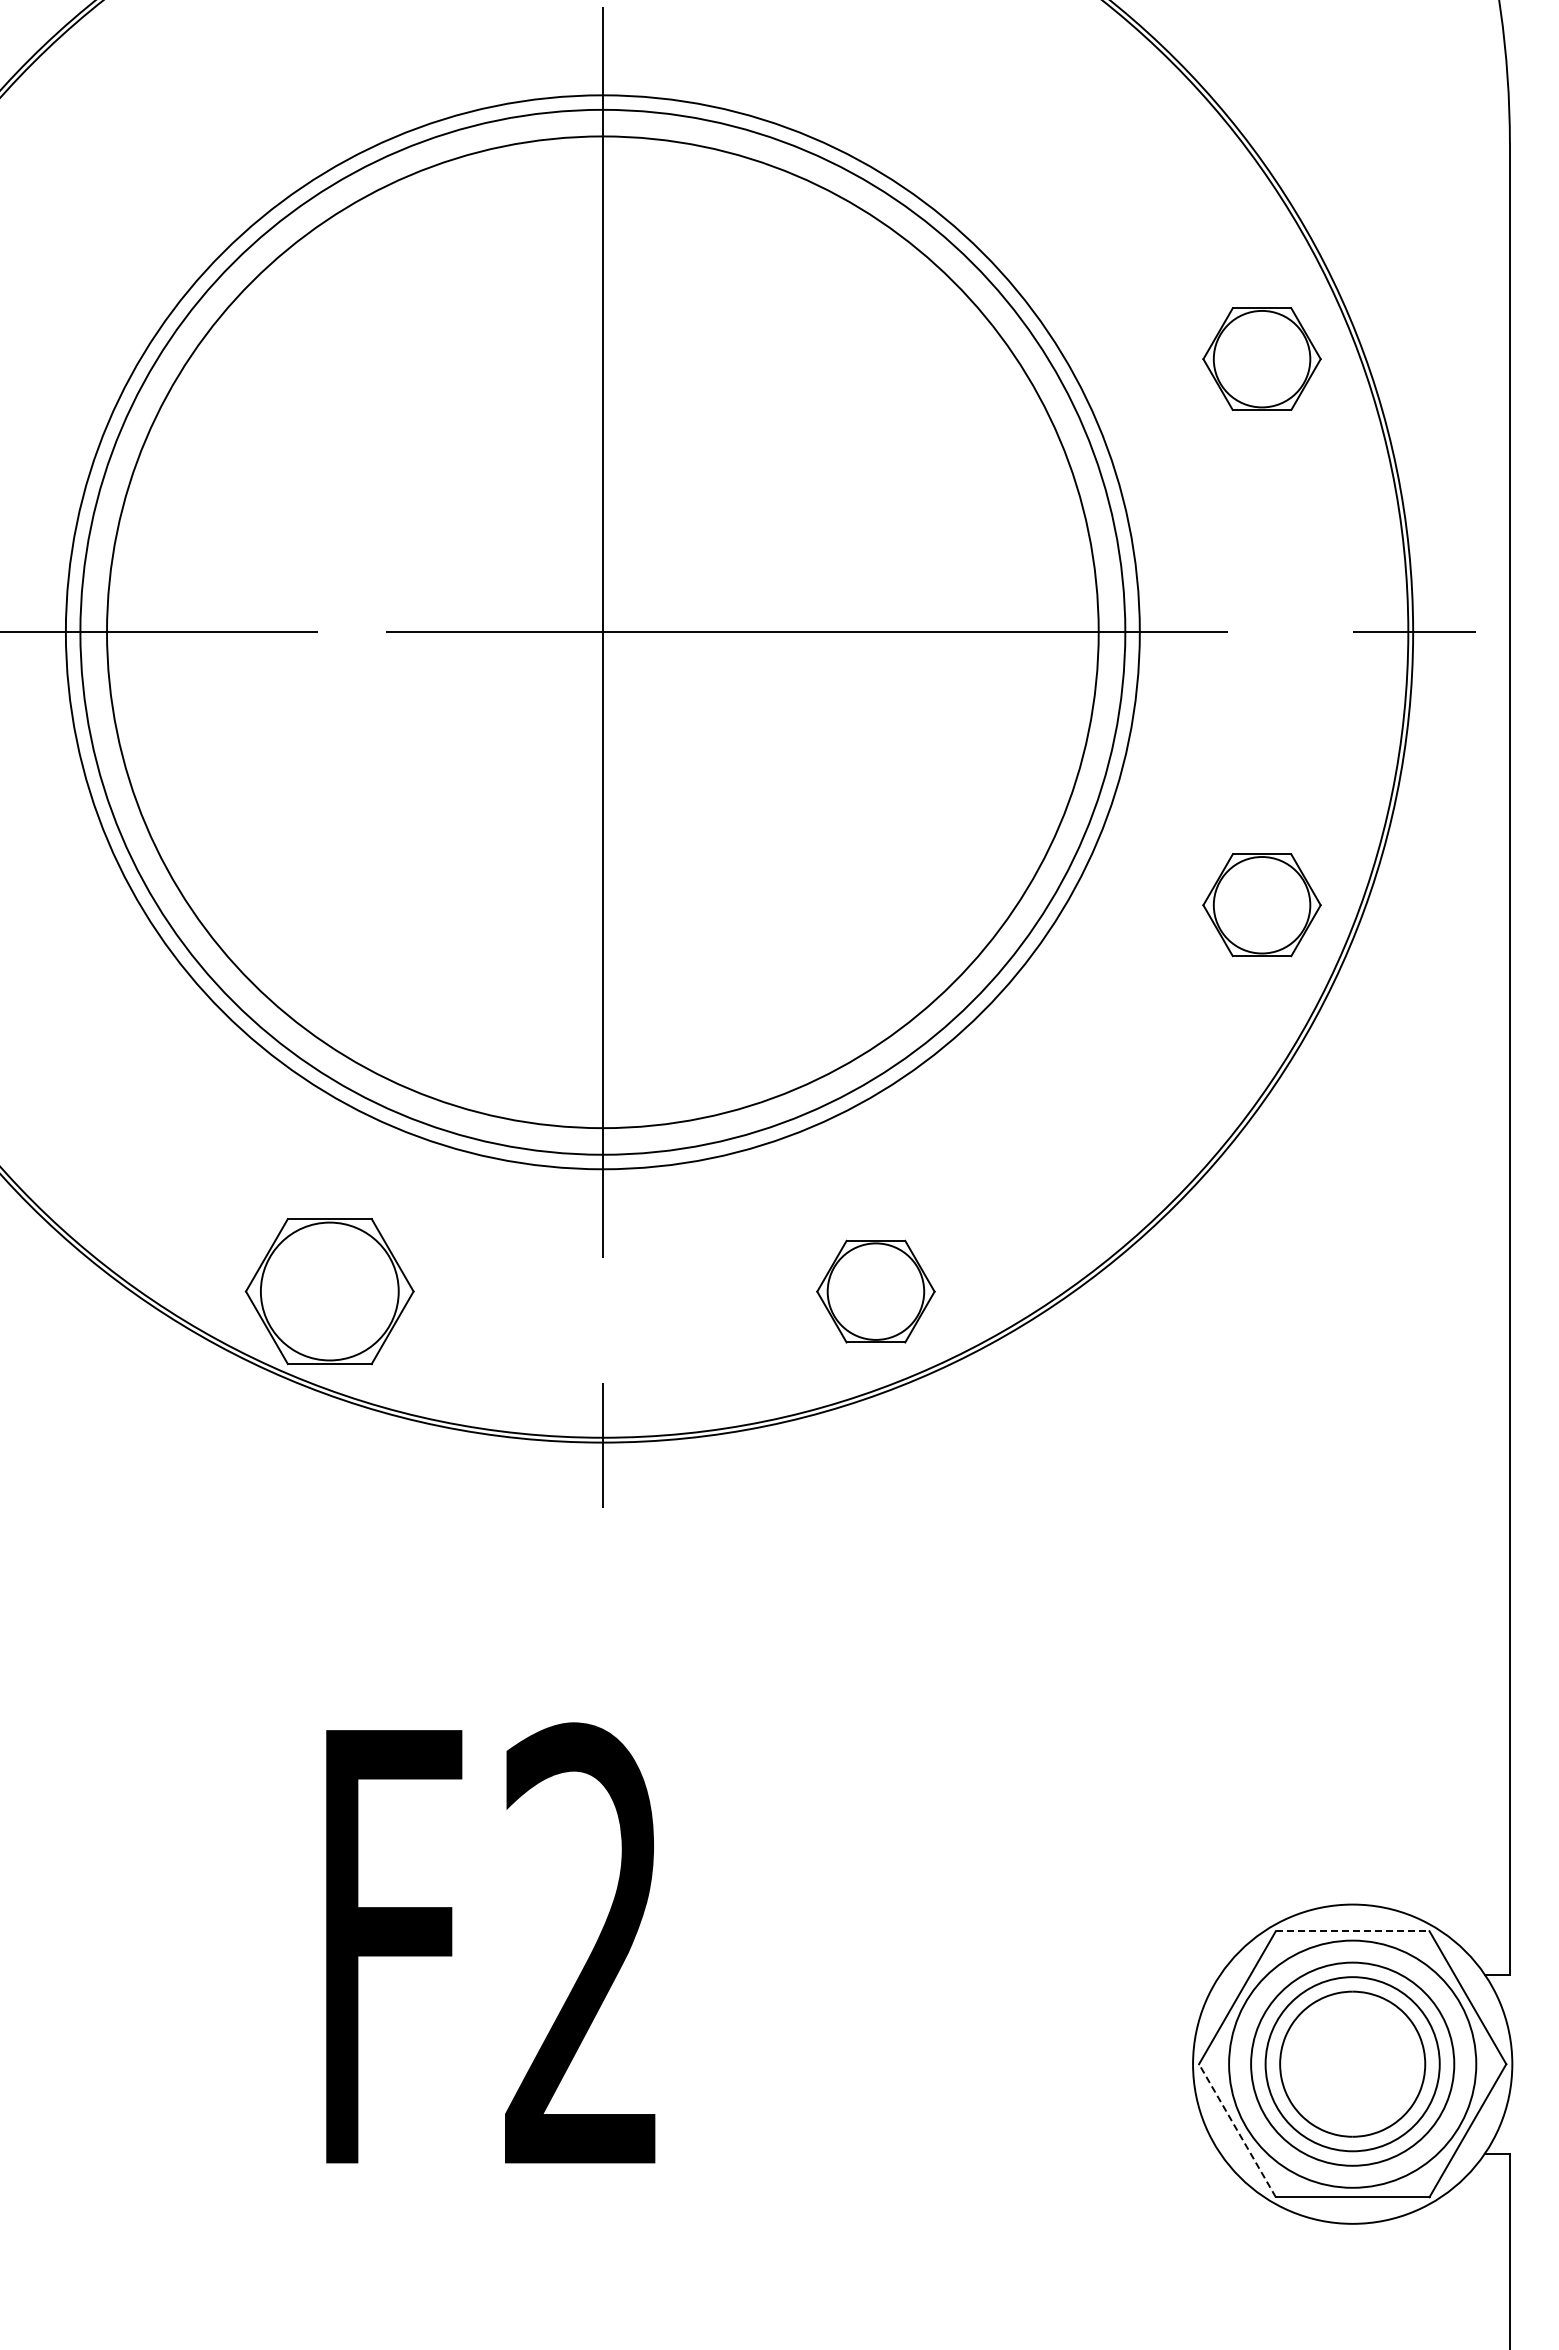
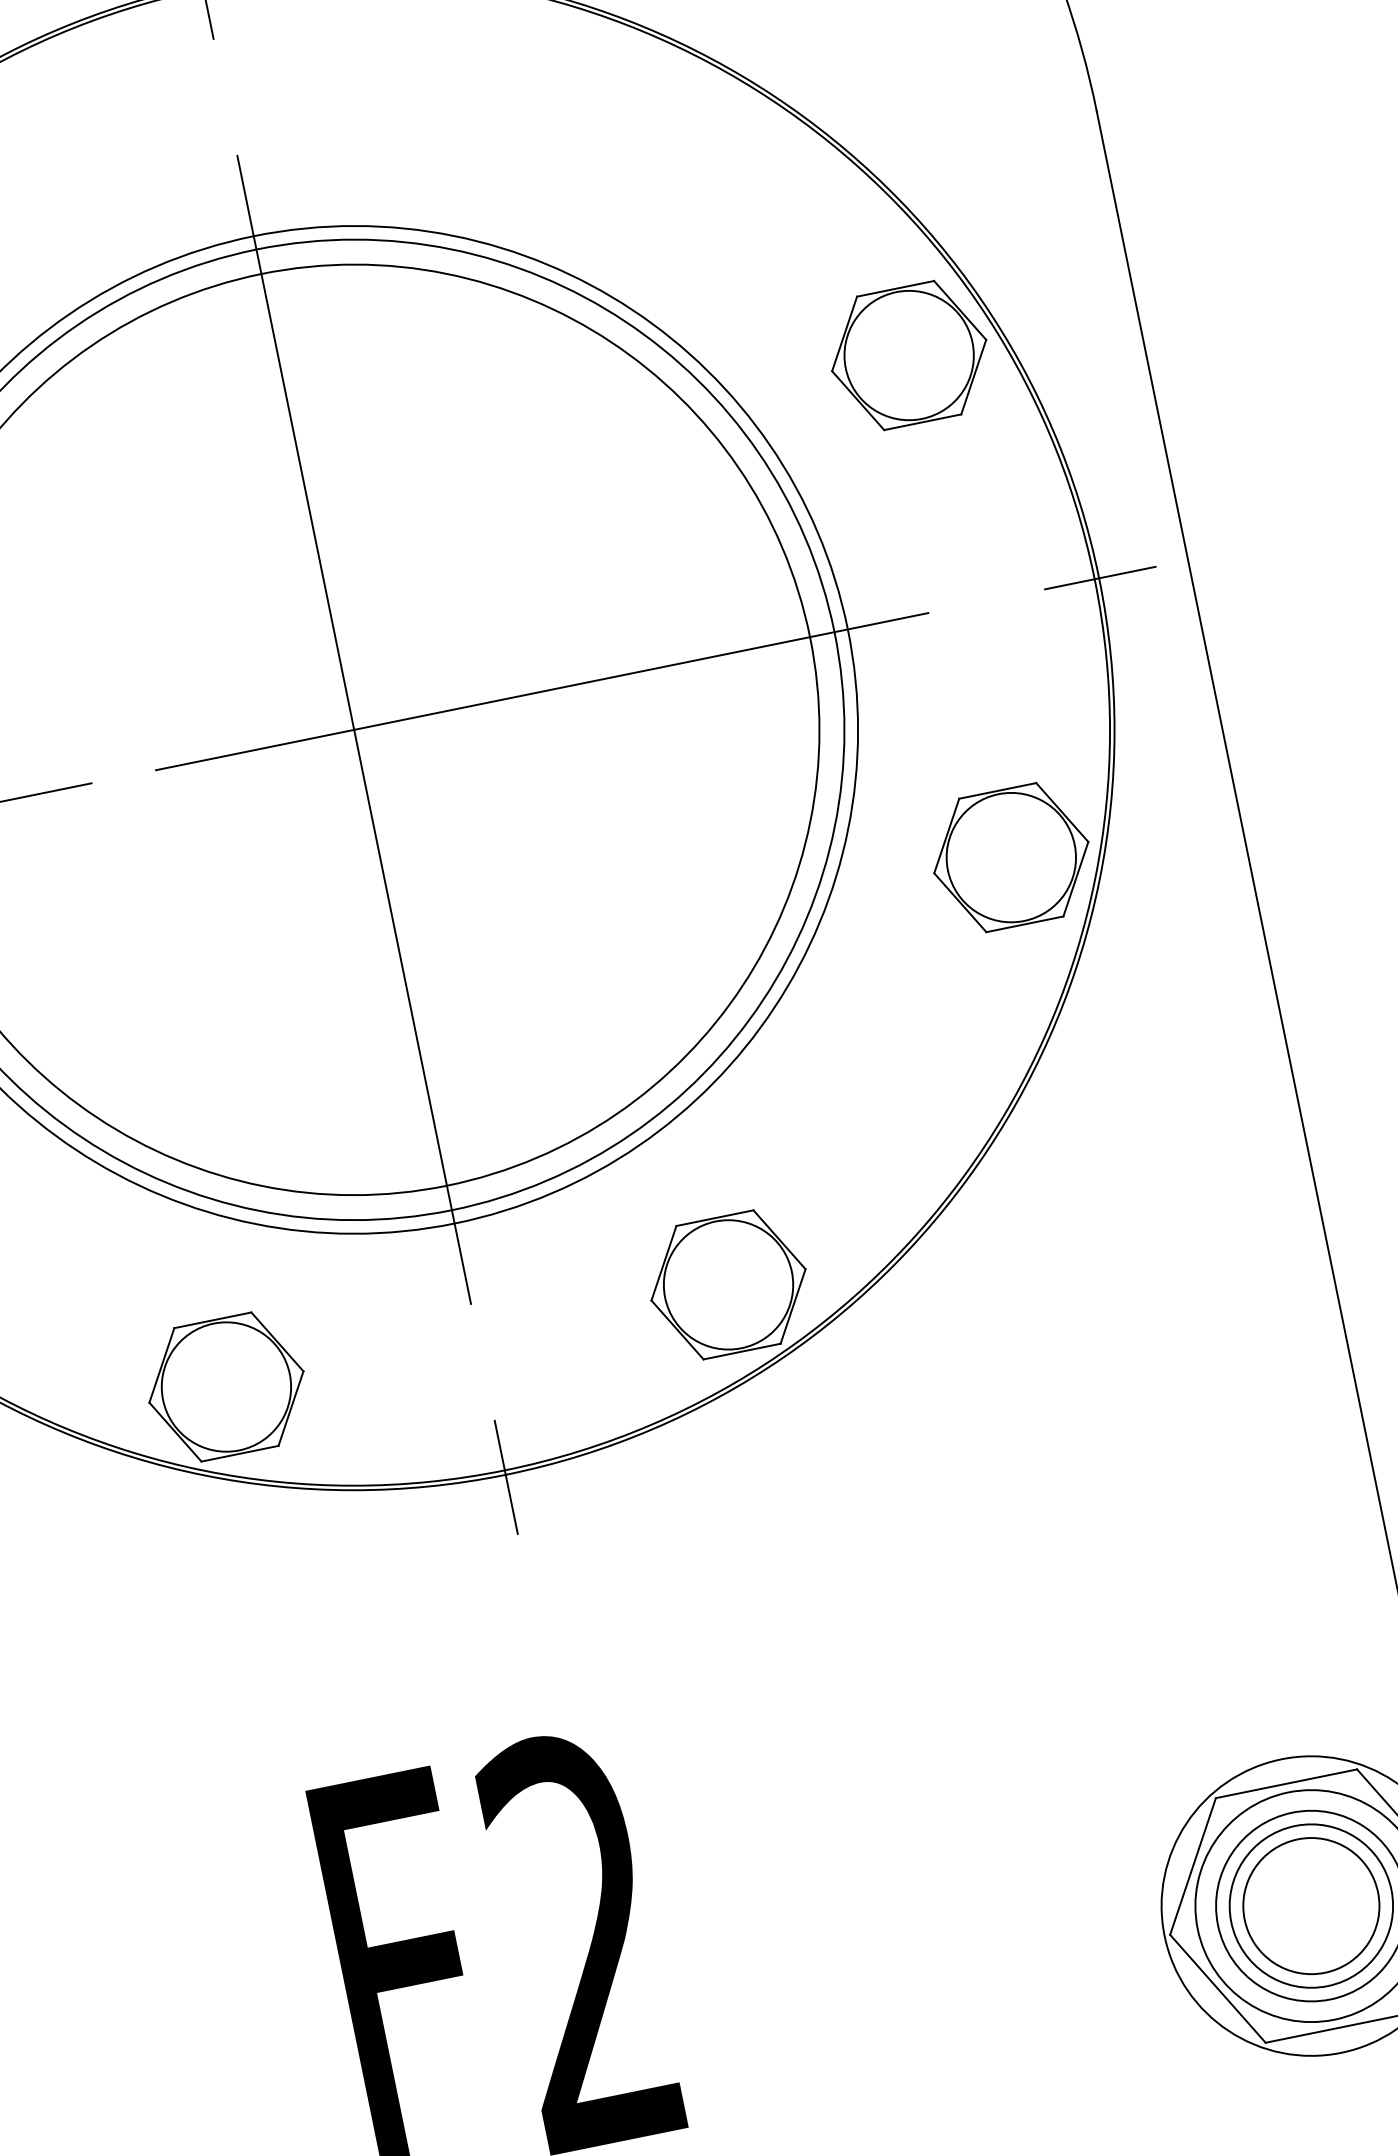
part: (1261, 358) -> (908, 354), size x1.43
part: (1261, 904) -> (1010, 856), size x1.43
part: (875, 1291) -> (728, 1284), size x1.43
line: (1352, 1931) -> (1286, 1784), dashed -> solid
line: (1237, 2130) -> (1217, 1988), dashed -> solid

